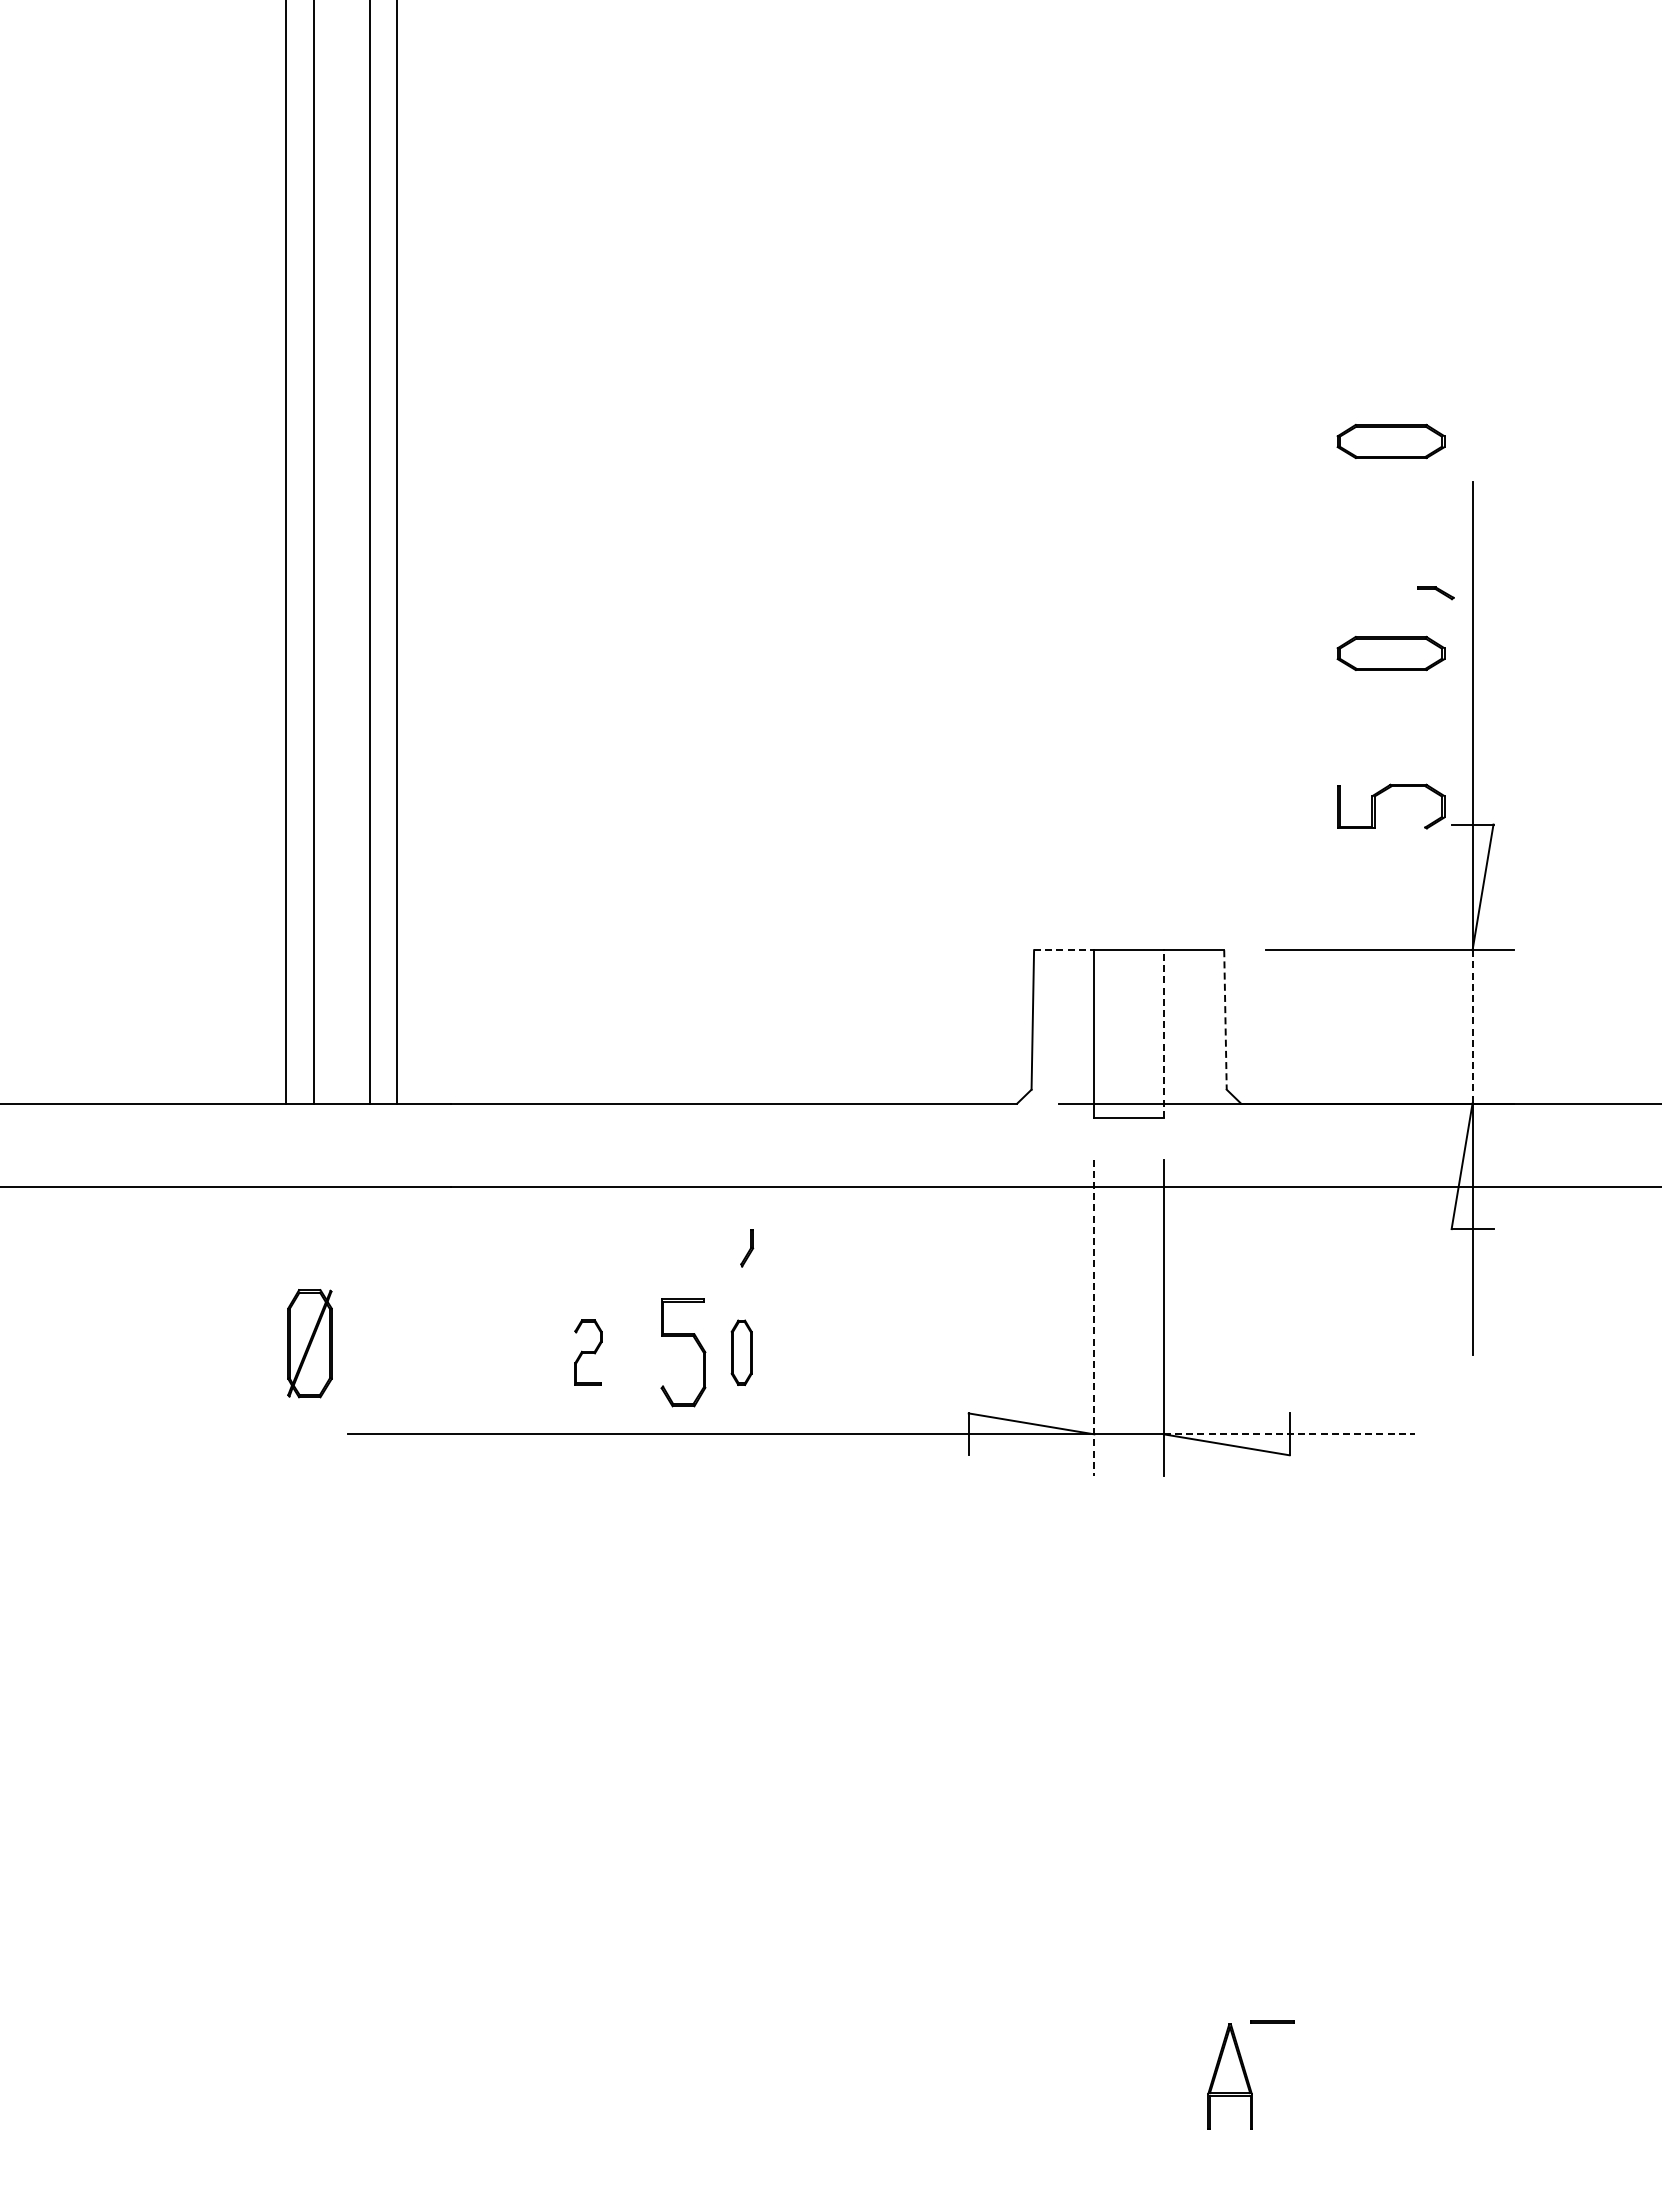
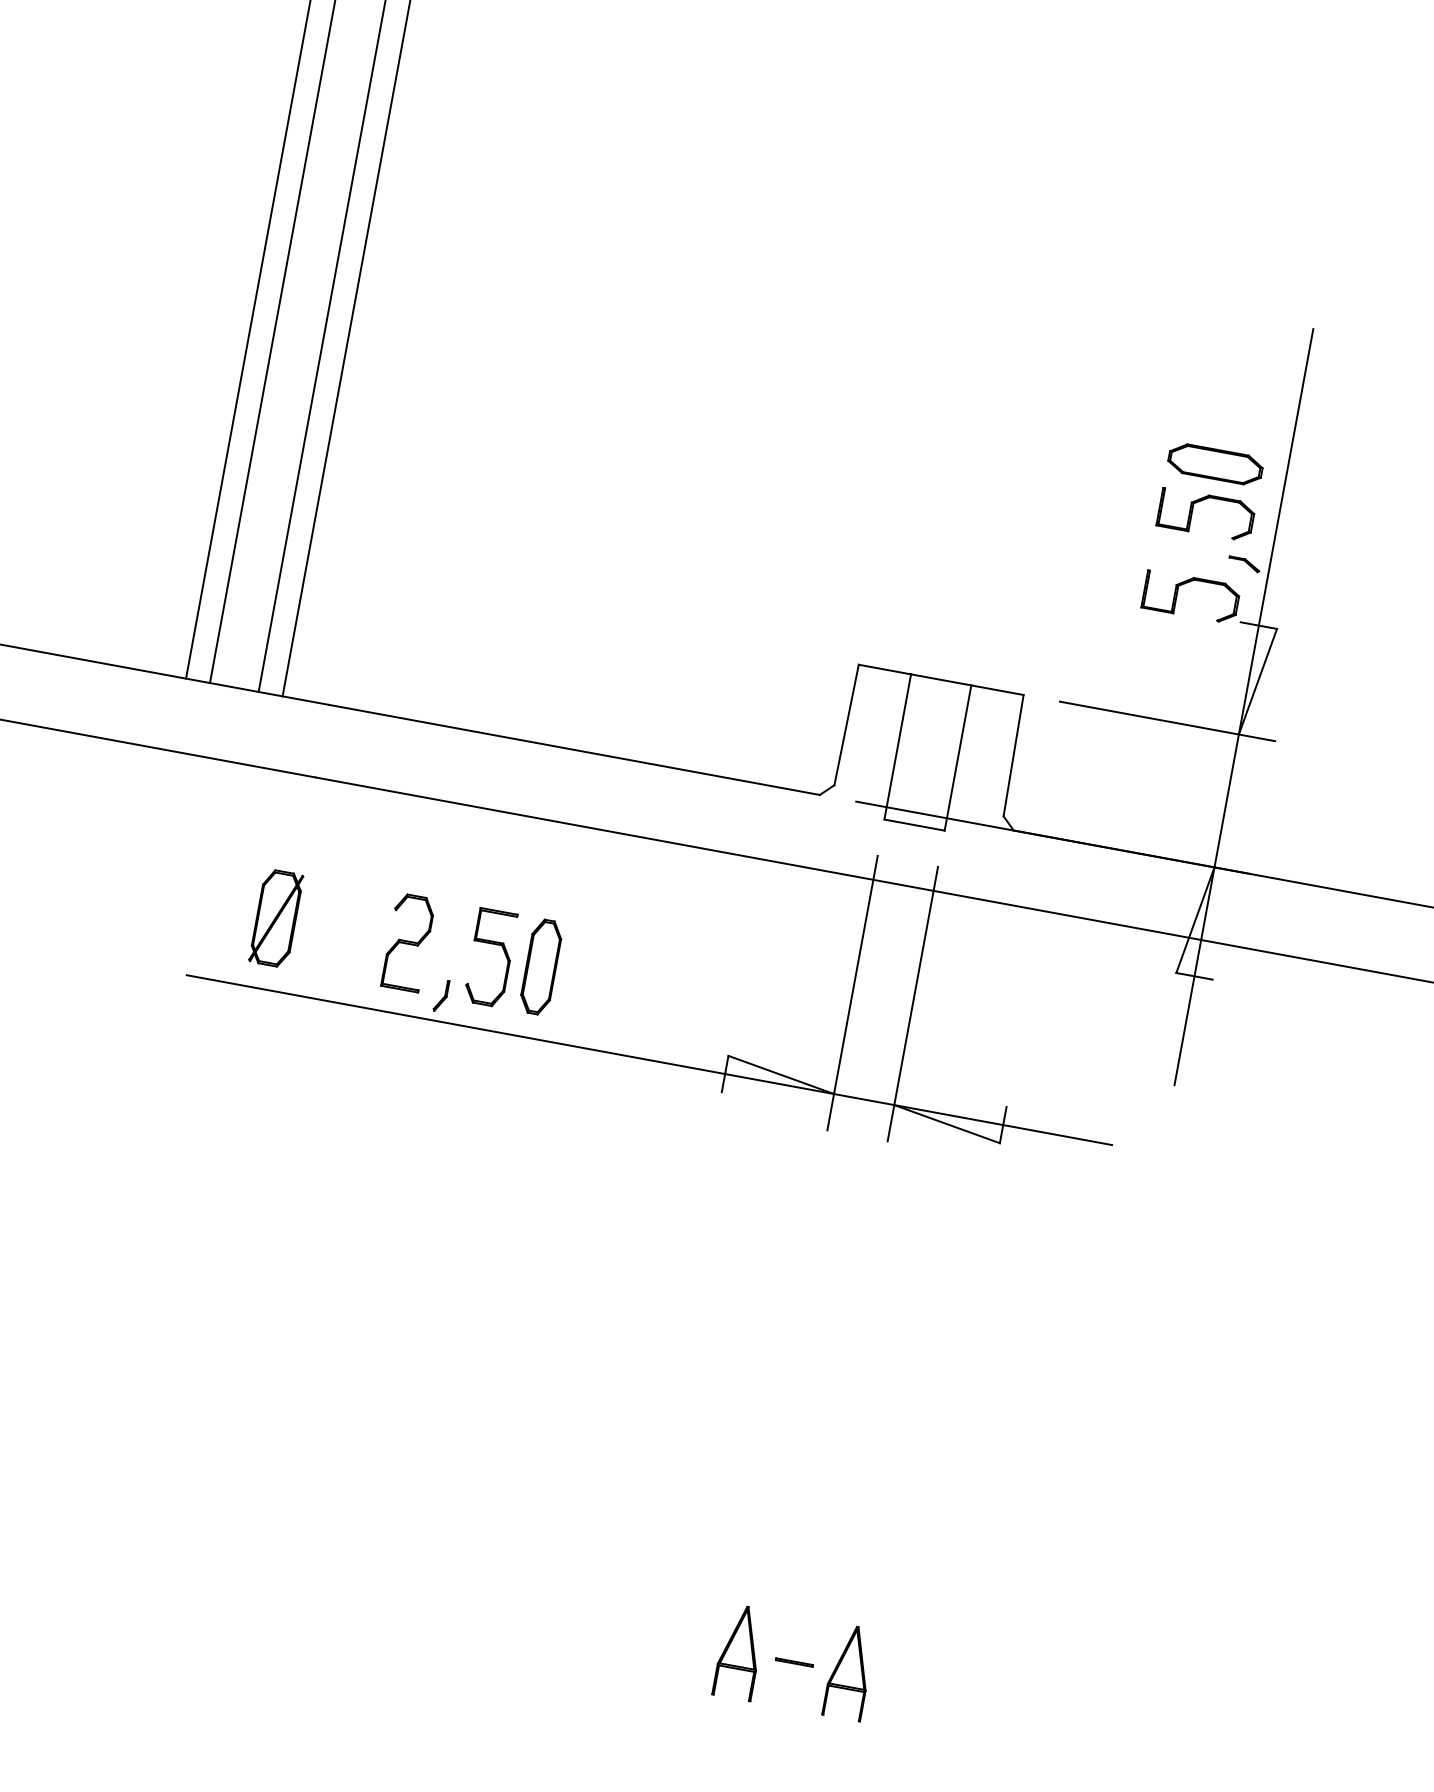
part: (1390, 441) -> (1248, 280), removed
part: (1435, 593) -> (1244, 564), moved
part: (1375, 711) -> (1192, 512), added
line: (1064, 950) -> (885, 669), dashed -> solid
line: (1225, 1019) -> (1013, 755), dashed -> solid
line: (1472, 1026) -> (1226, 800), dashed -> solid
line: (1163, 1033) -> (957, 757), dashed -> solid
part: (747, 1248) -> (441, 996), moved
line: (1094, 1318) -> (852, 993), dashed -> solid
part: (309, 1343) -> (275, 918), moved
part: (588, 1352) -> (408, 942), size x1.67
part: (741, 1352) -> (541, 966), size x1.67
line: (1289, 1434) -> (1003, 1125), dashed -> solid
line: (1272, 2021) -> (794, 1662), moved
part: (1103, 2076) -> (739, 1652), added

